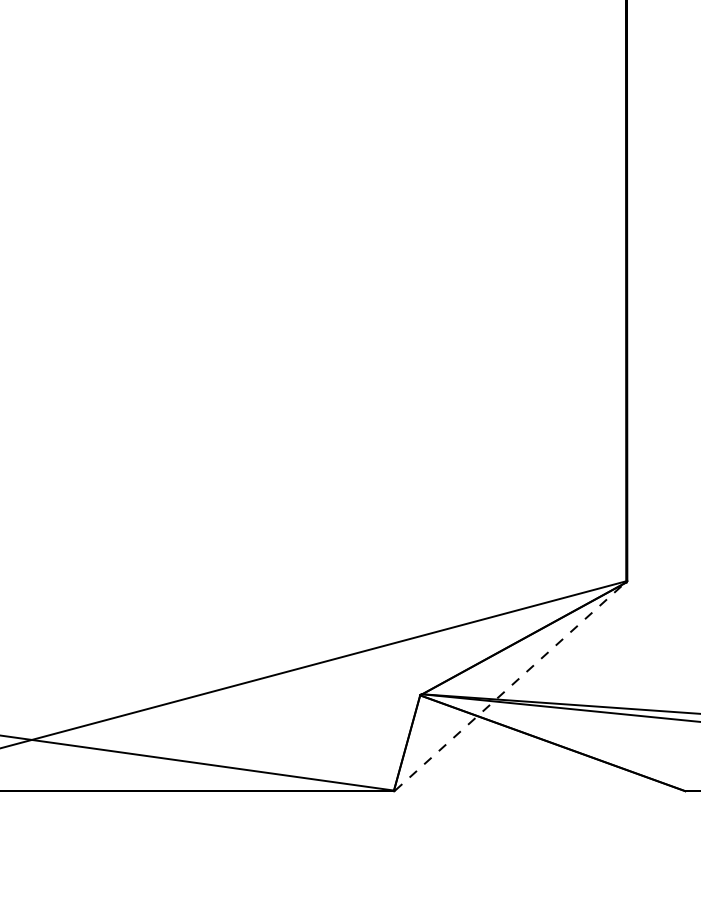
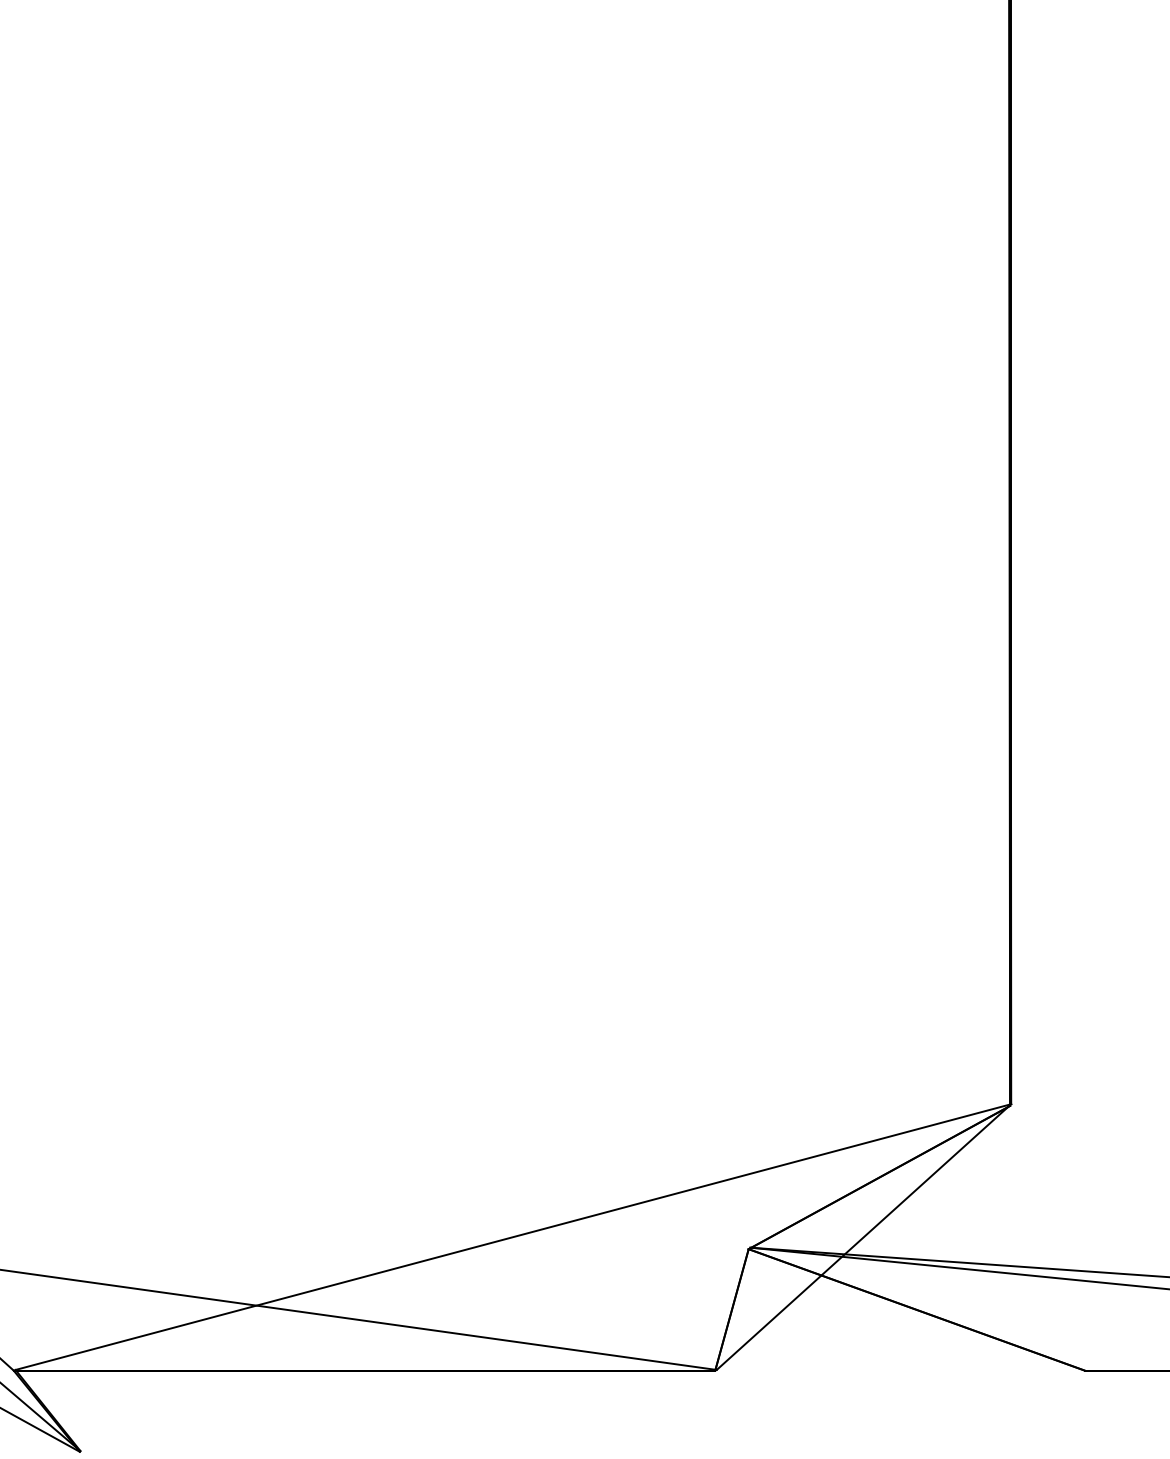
line: (511, 685) -> (864, 1236), dashed -> solid

